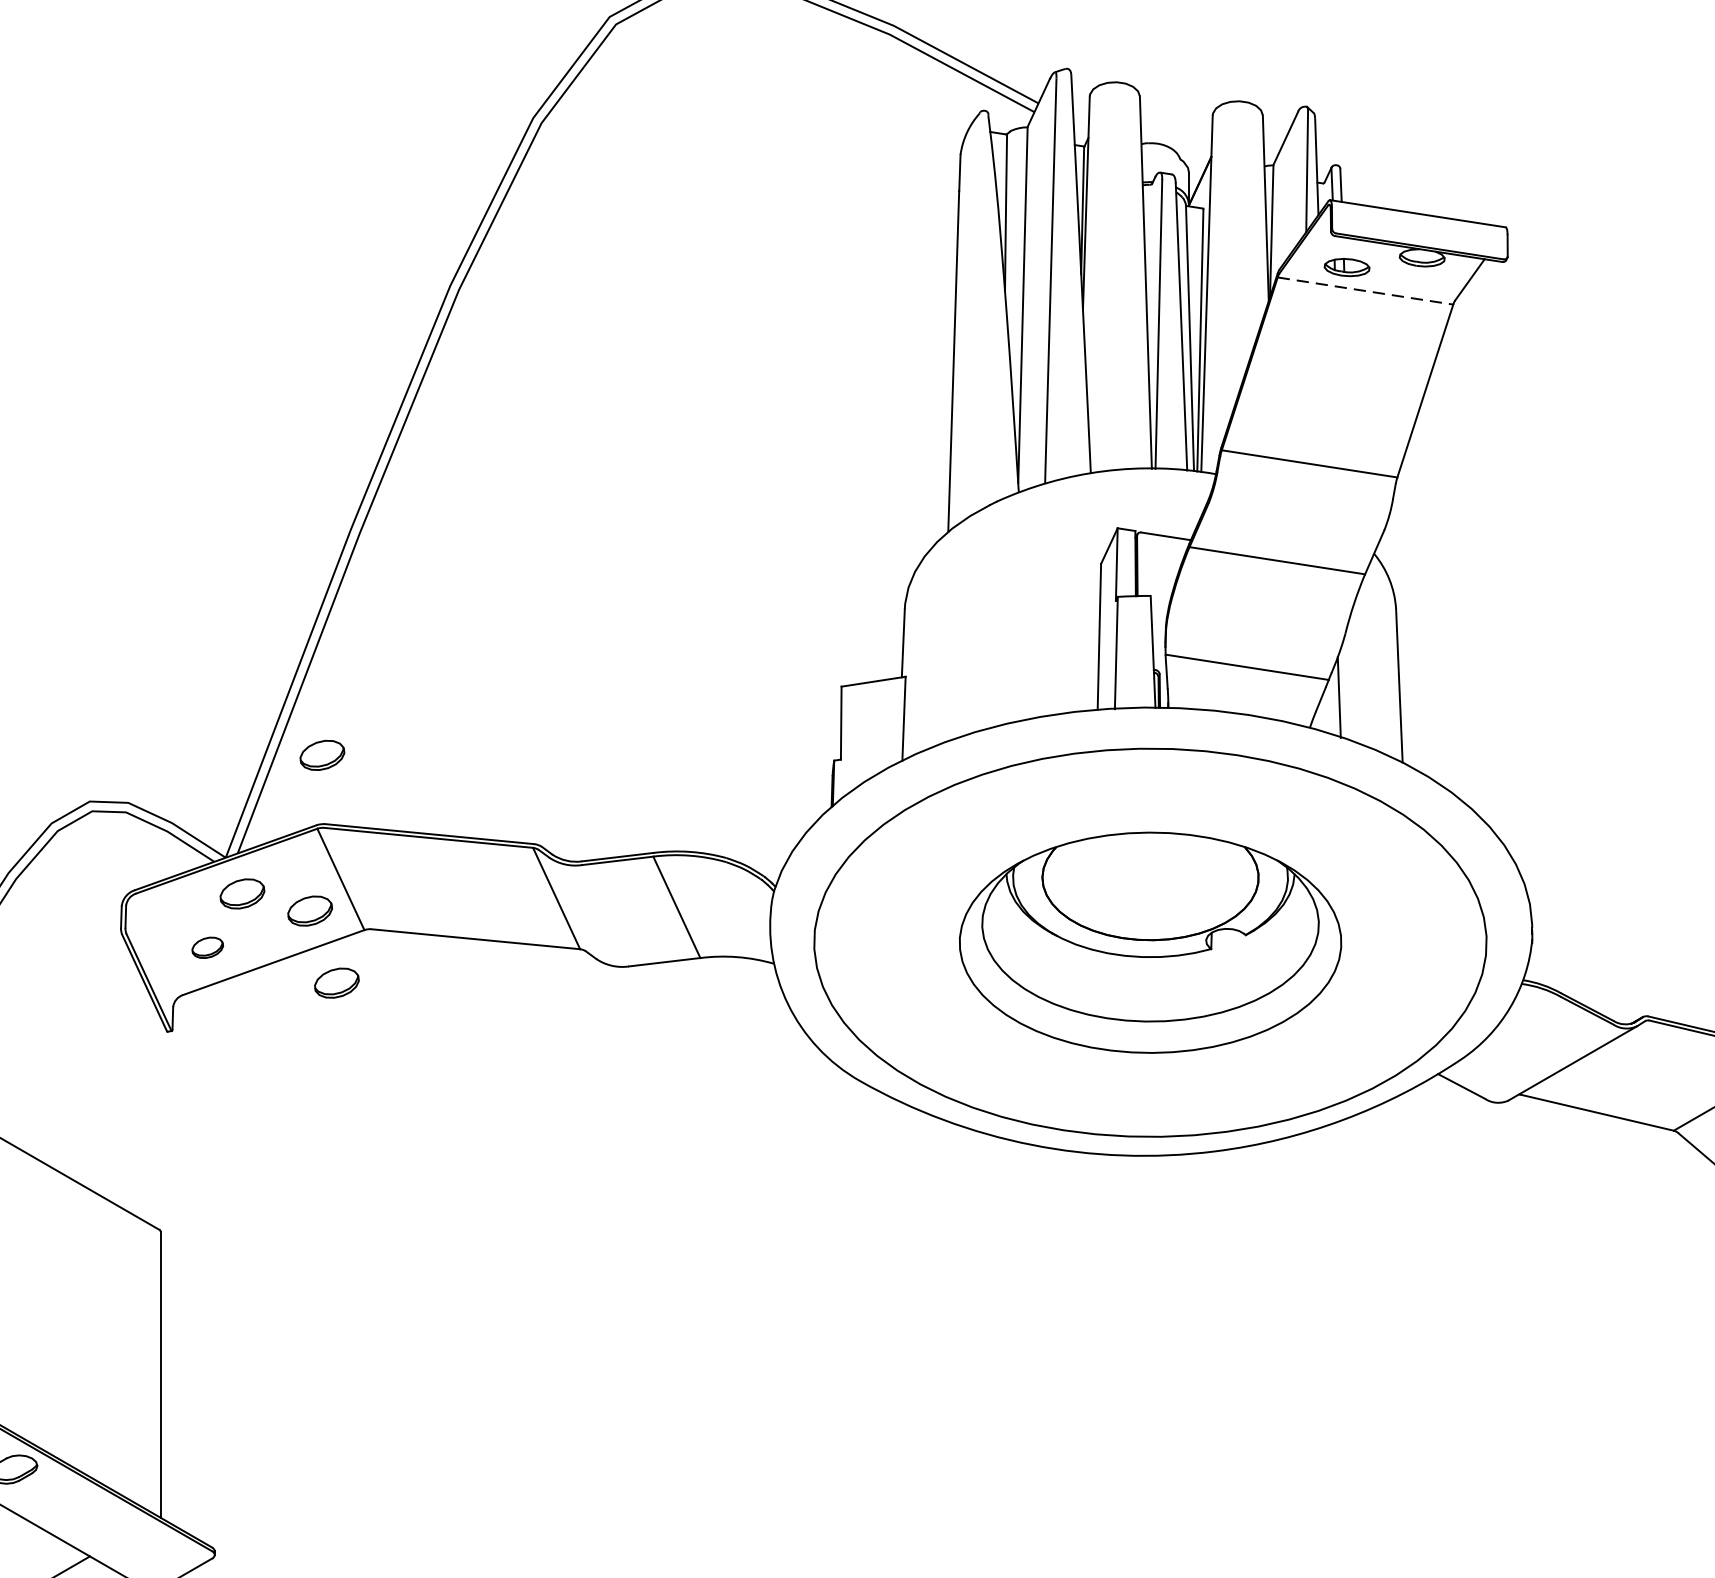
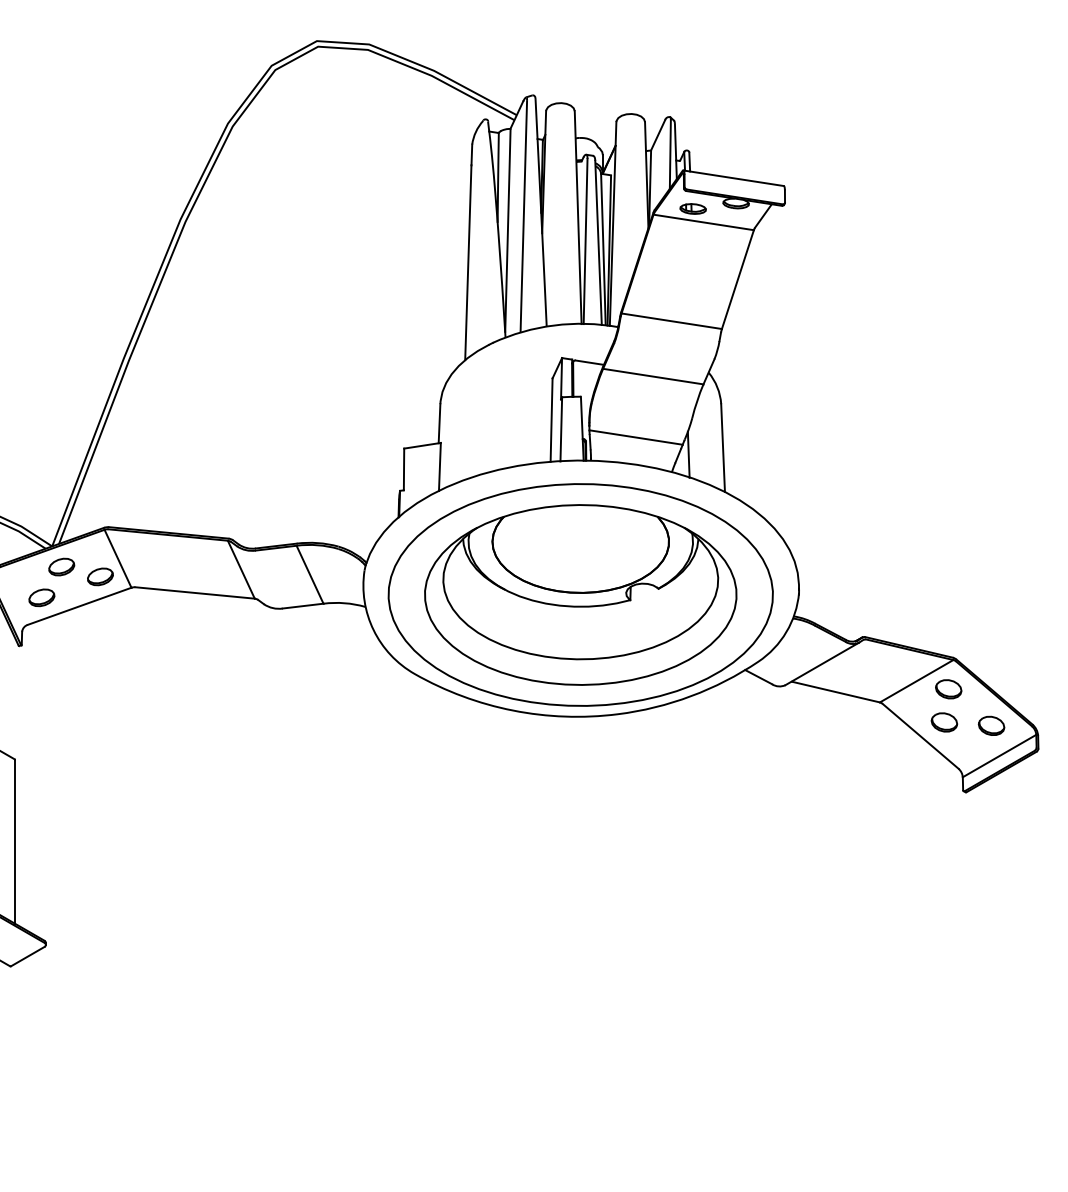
line: (1365, 291) -> (703, 222), dashed -> solid
part: (322, 754) -> (107, 487), removed
part: (1149, 941) -> (580, 594), size x1.43
part: (207, 947) -> (41, 597), size x1.43
part: (336, 982) -> (115, 617), removed

